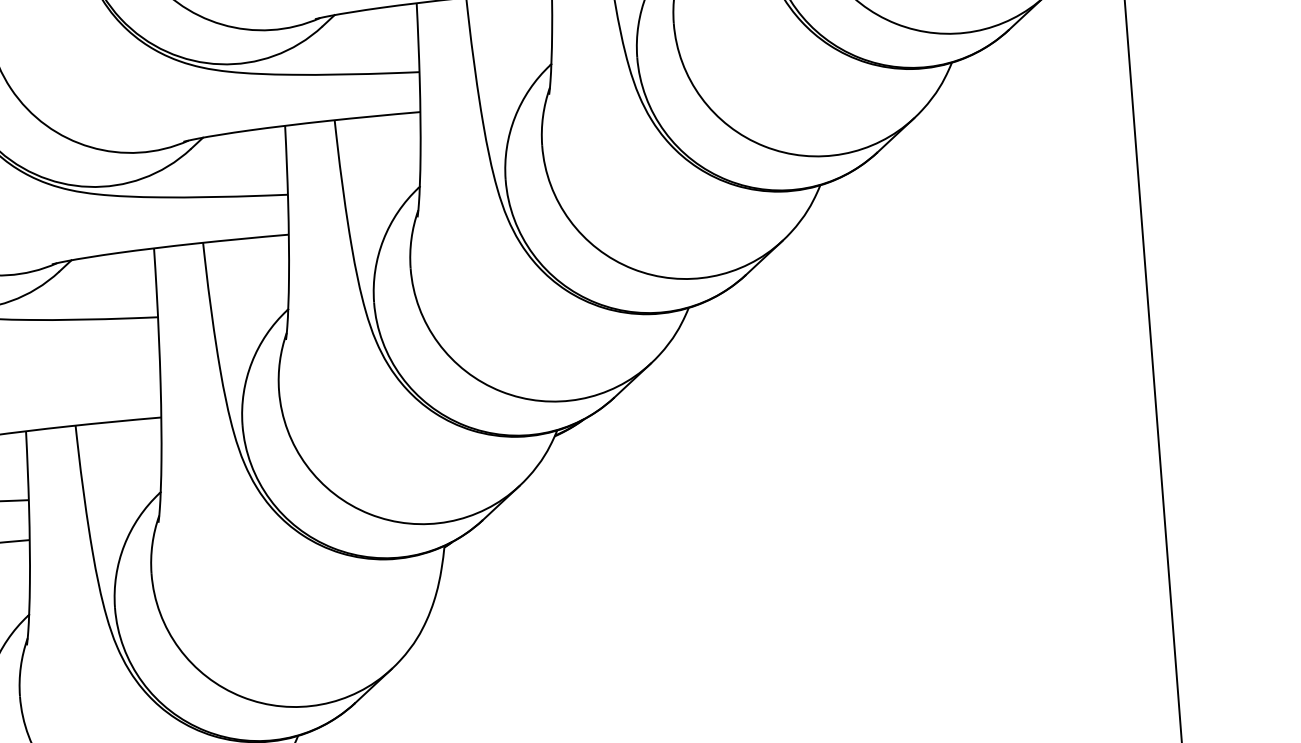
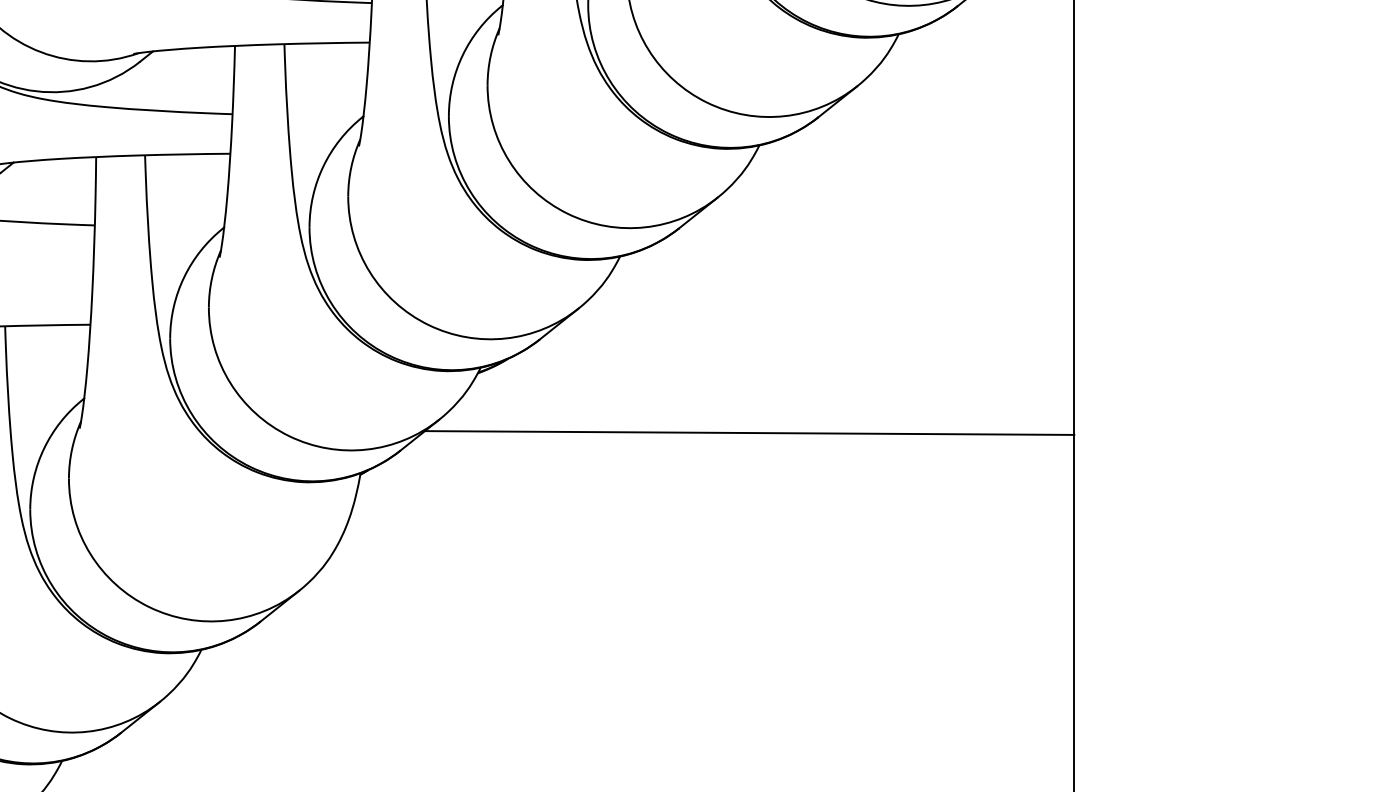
line: (832, 474) -> (749, 432), added

